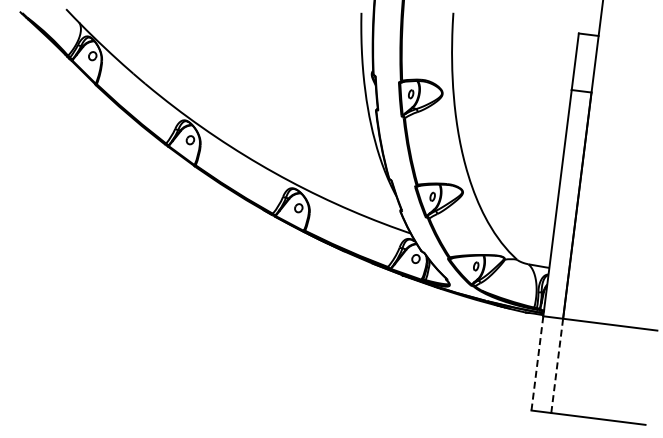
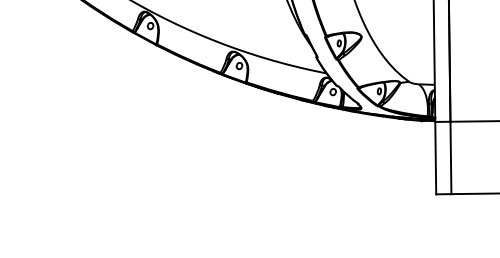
line: (537, 363) -> (435, 158), dashed -> solid
line: (557, 365) -> (451, 157), dashed -> solid

